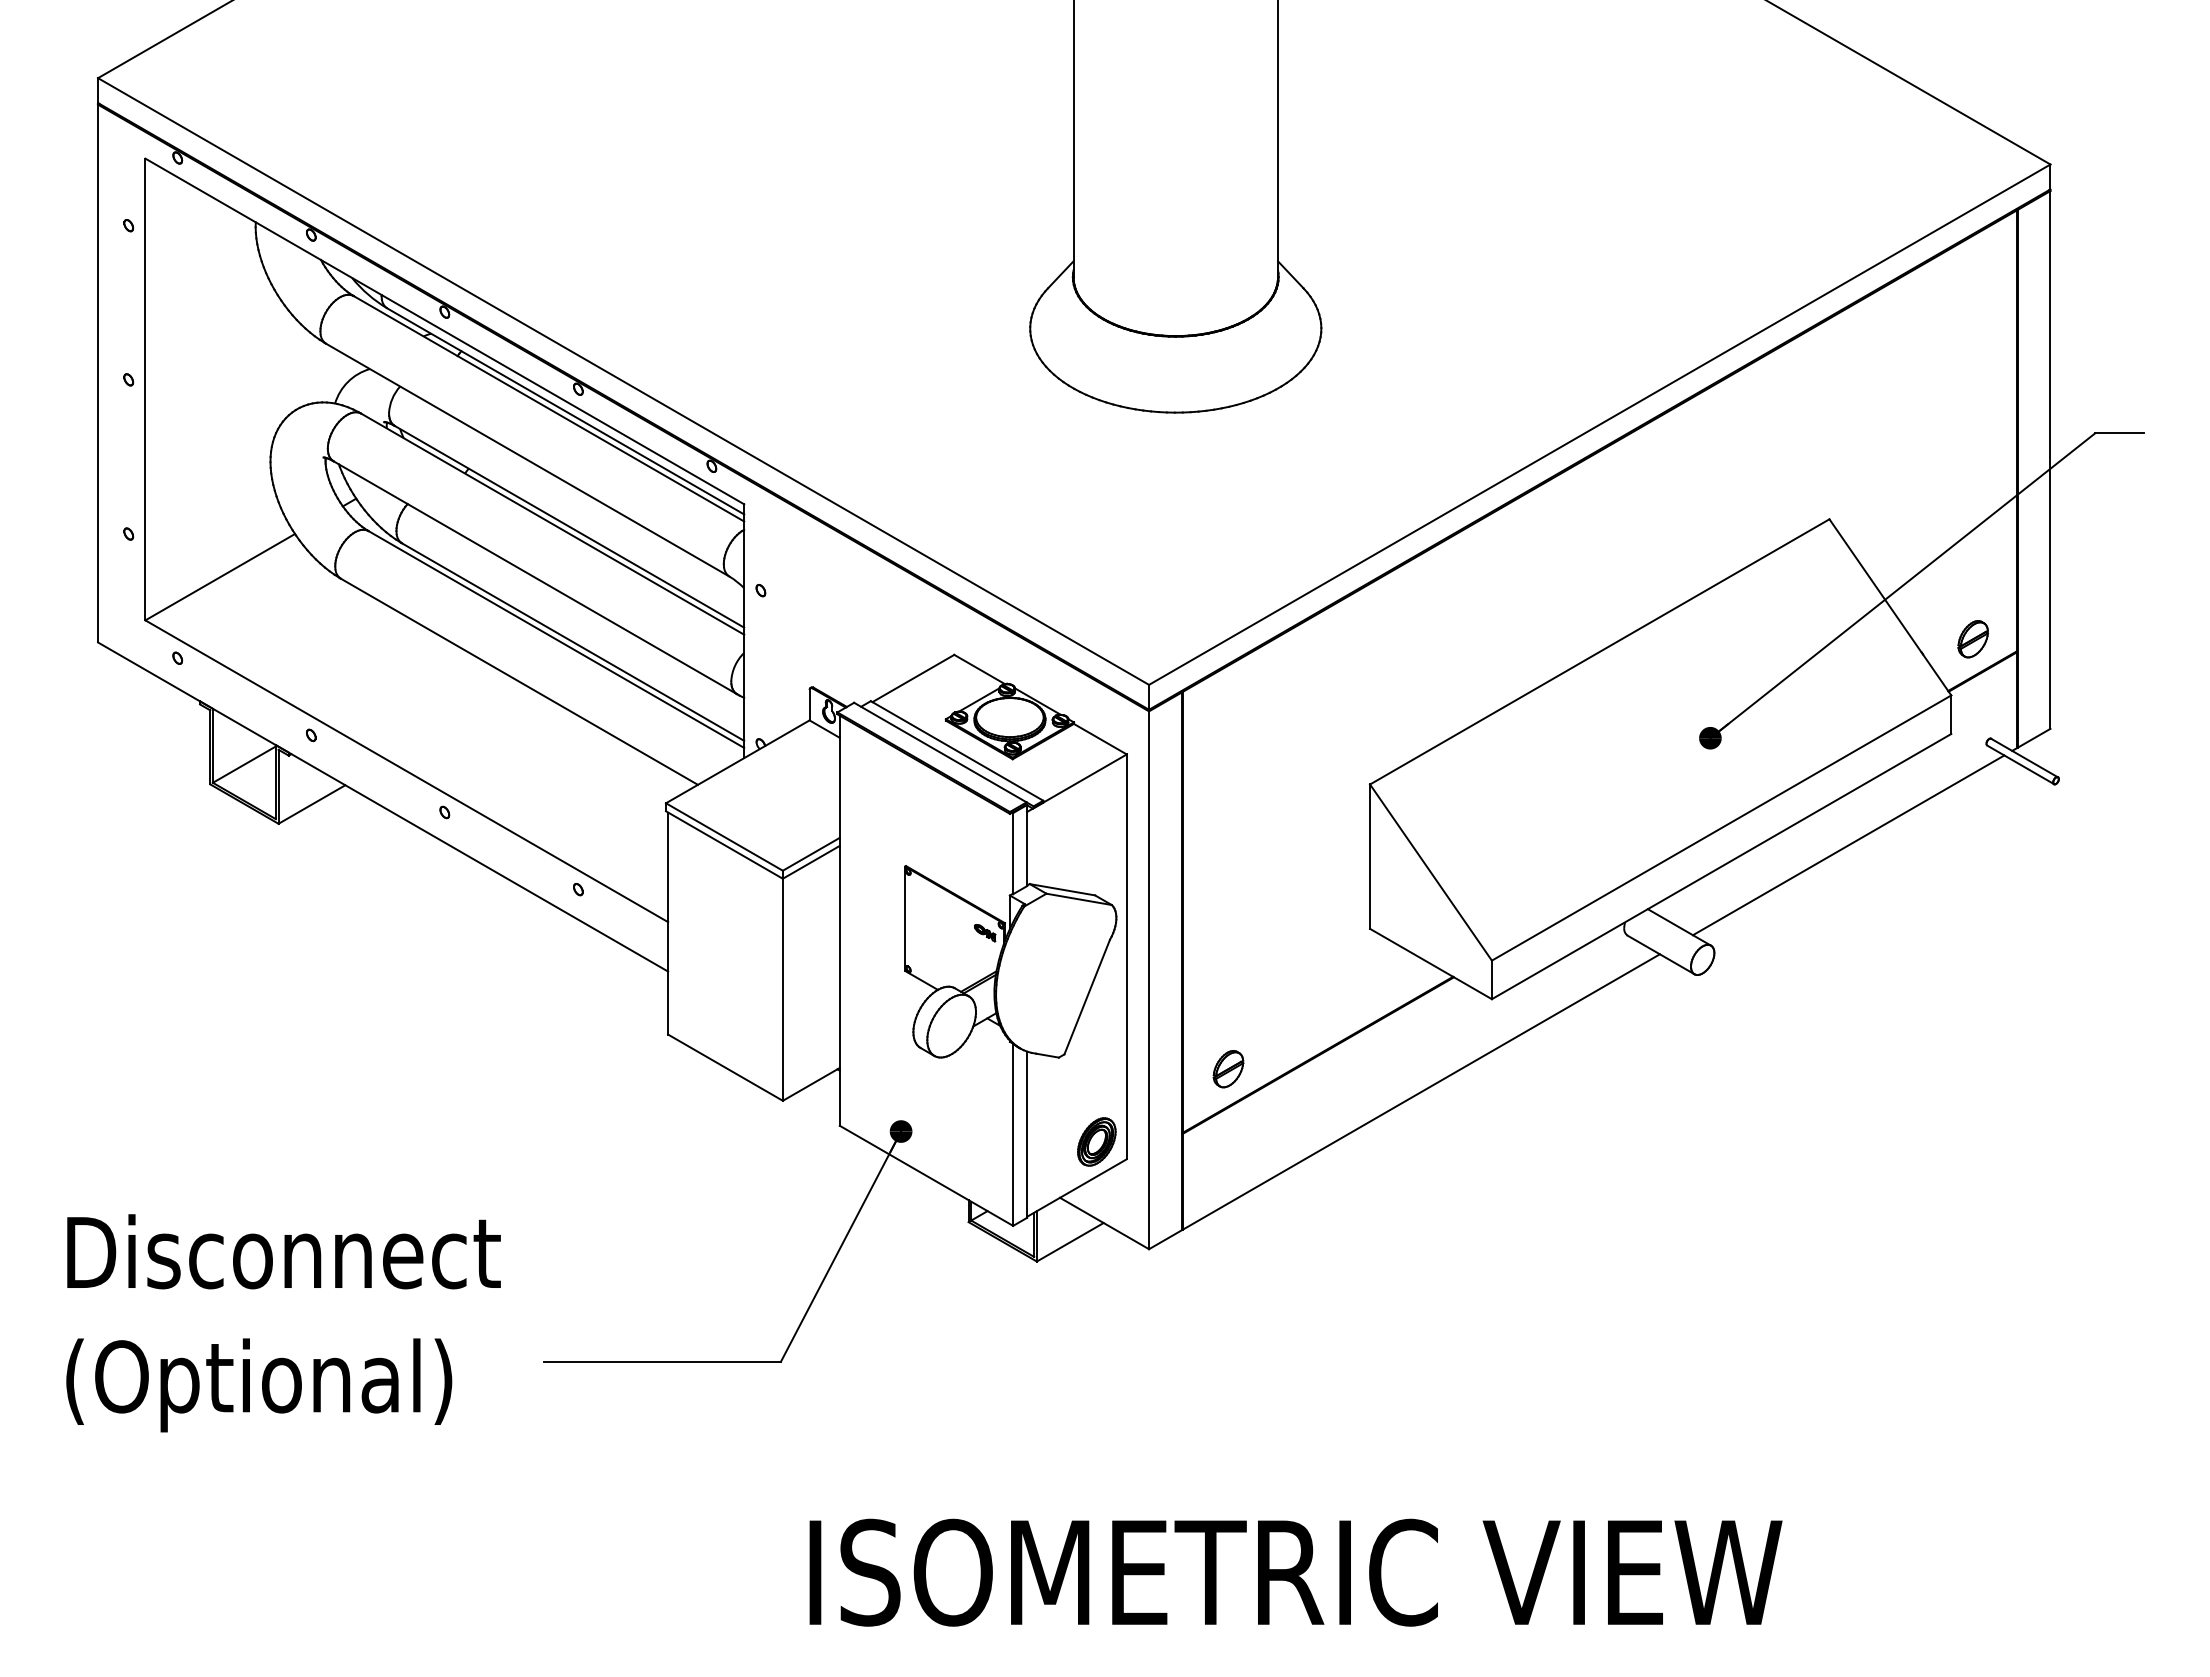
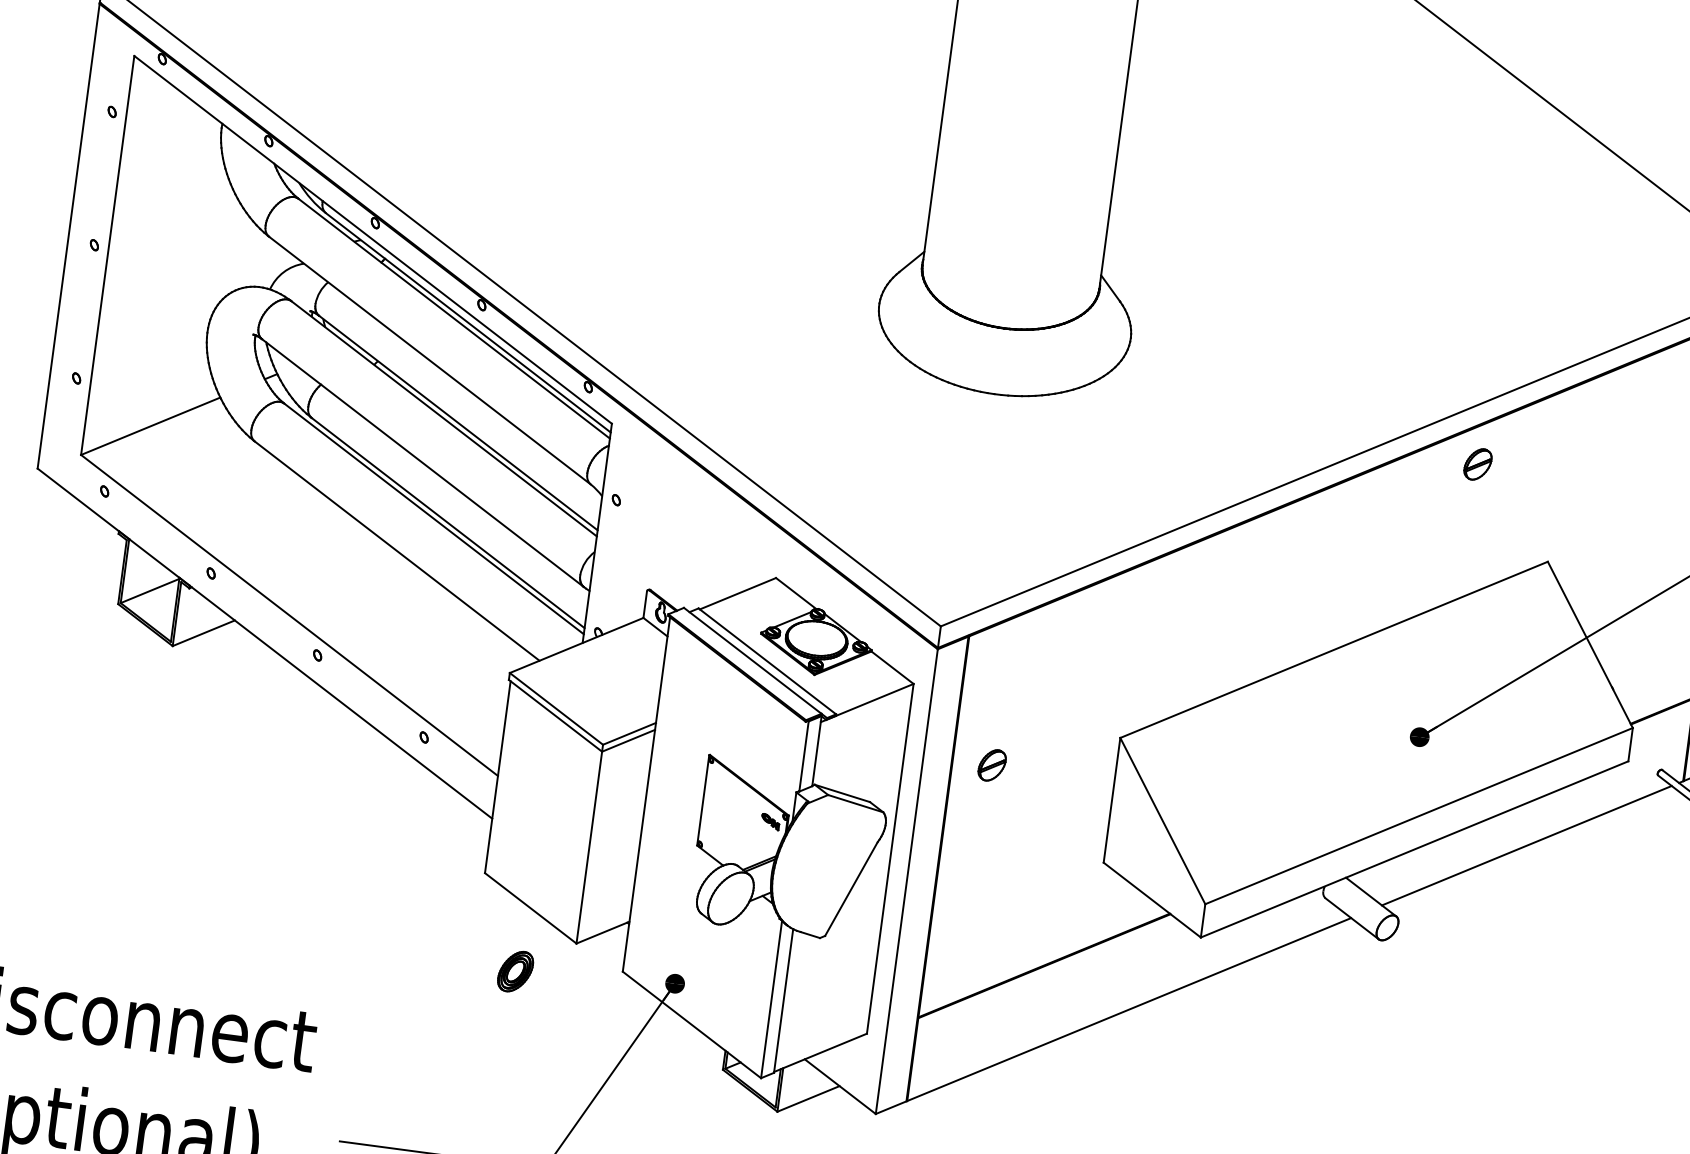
part: (1972, 639) -> (1477, 464), moved
part: (1228, 1069) -> (992, 765), moved
part: (1096, 1141) -> (515, 971), moved

